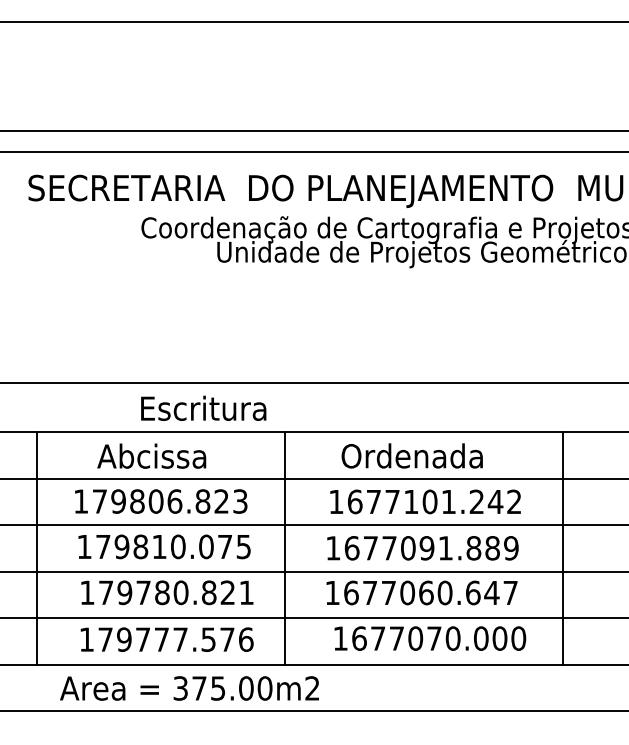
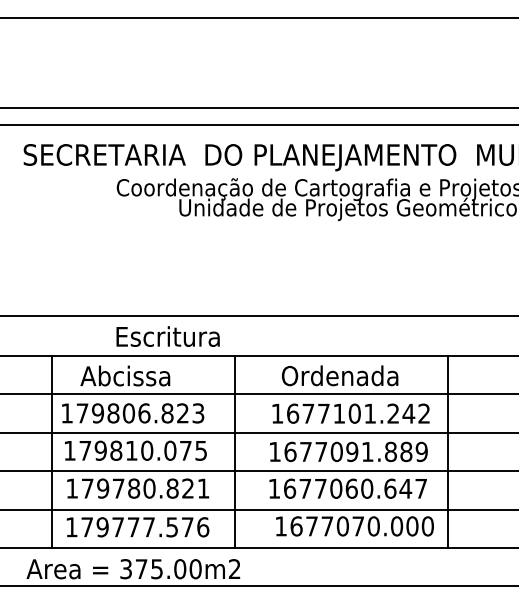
line: (37, 547) -> (52, 451), moved
line: (562, 547) -> (447, 451), moved
text: (189, 688) -> (133, 569), moved

